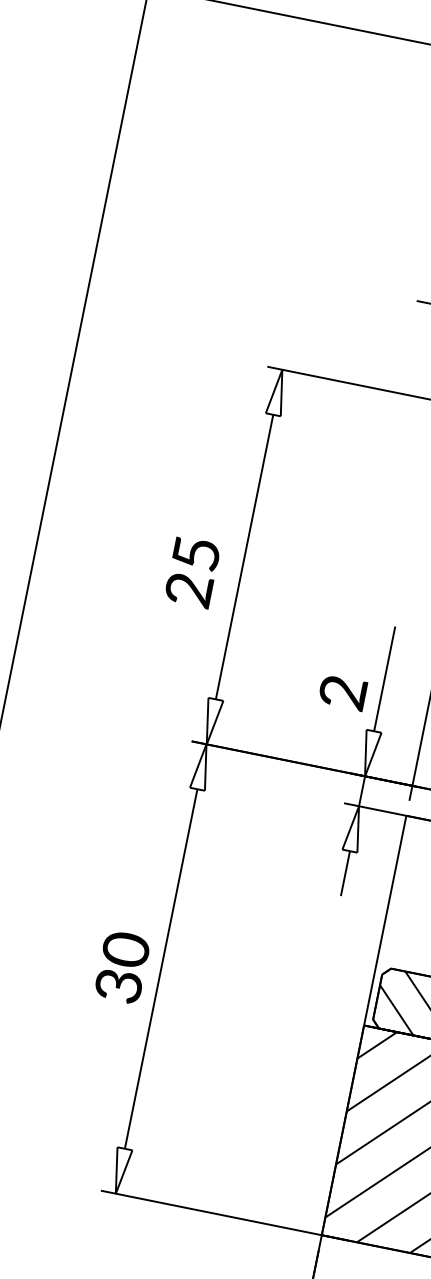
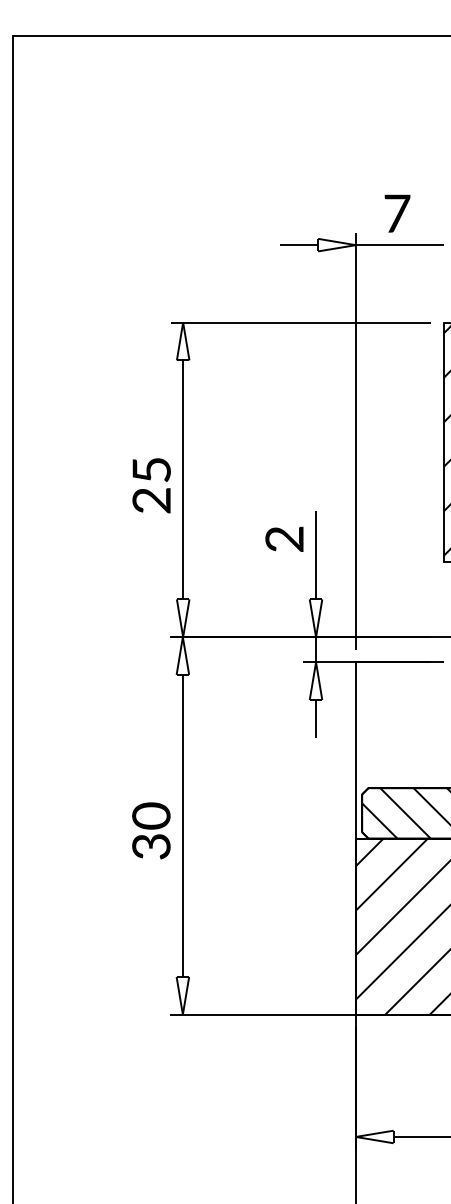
text: (192, 572) -> (151, 485), moved
text: (343, 691) -> (284, 538), moved

